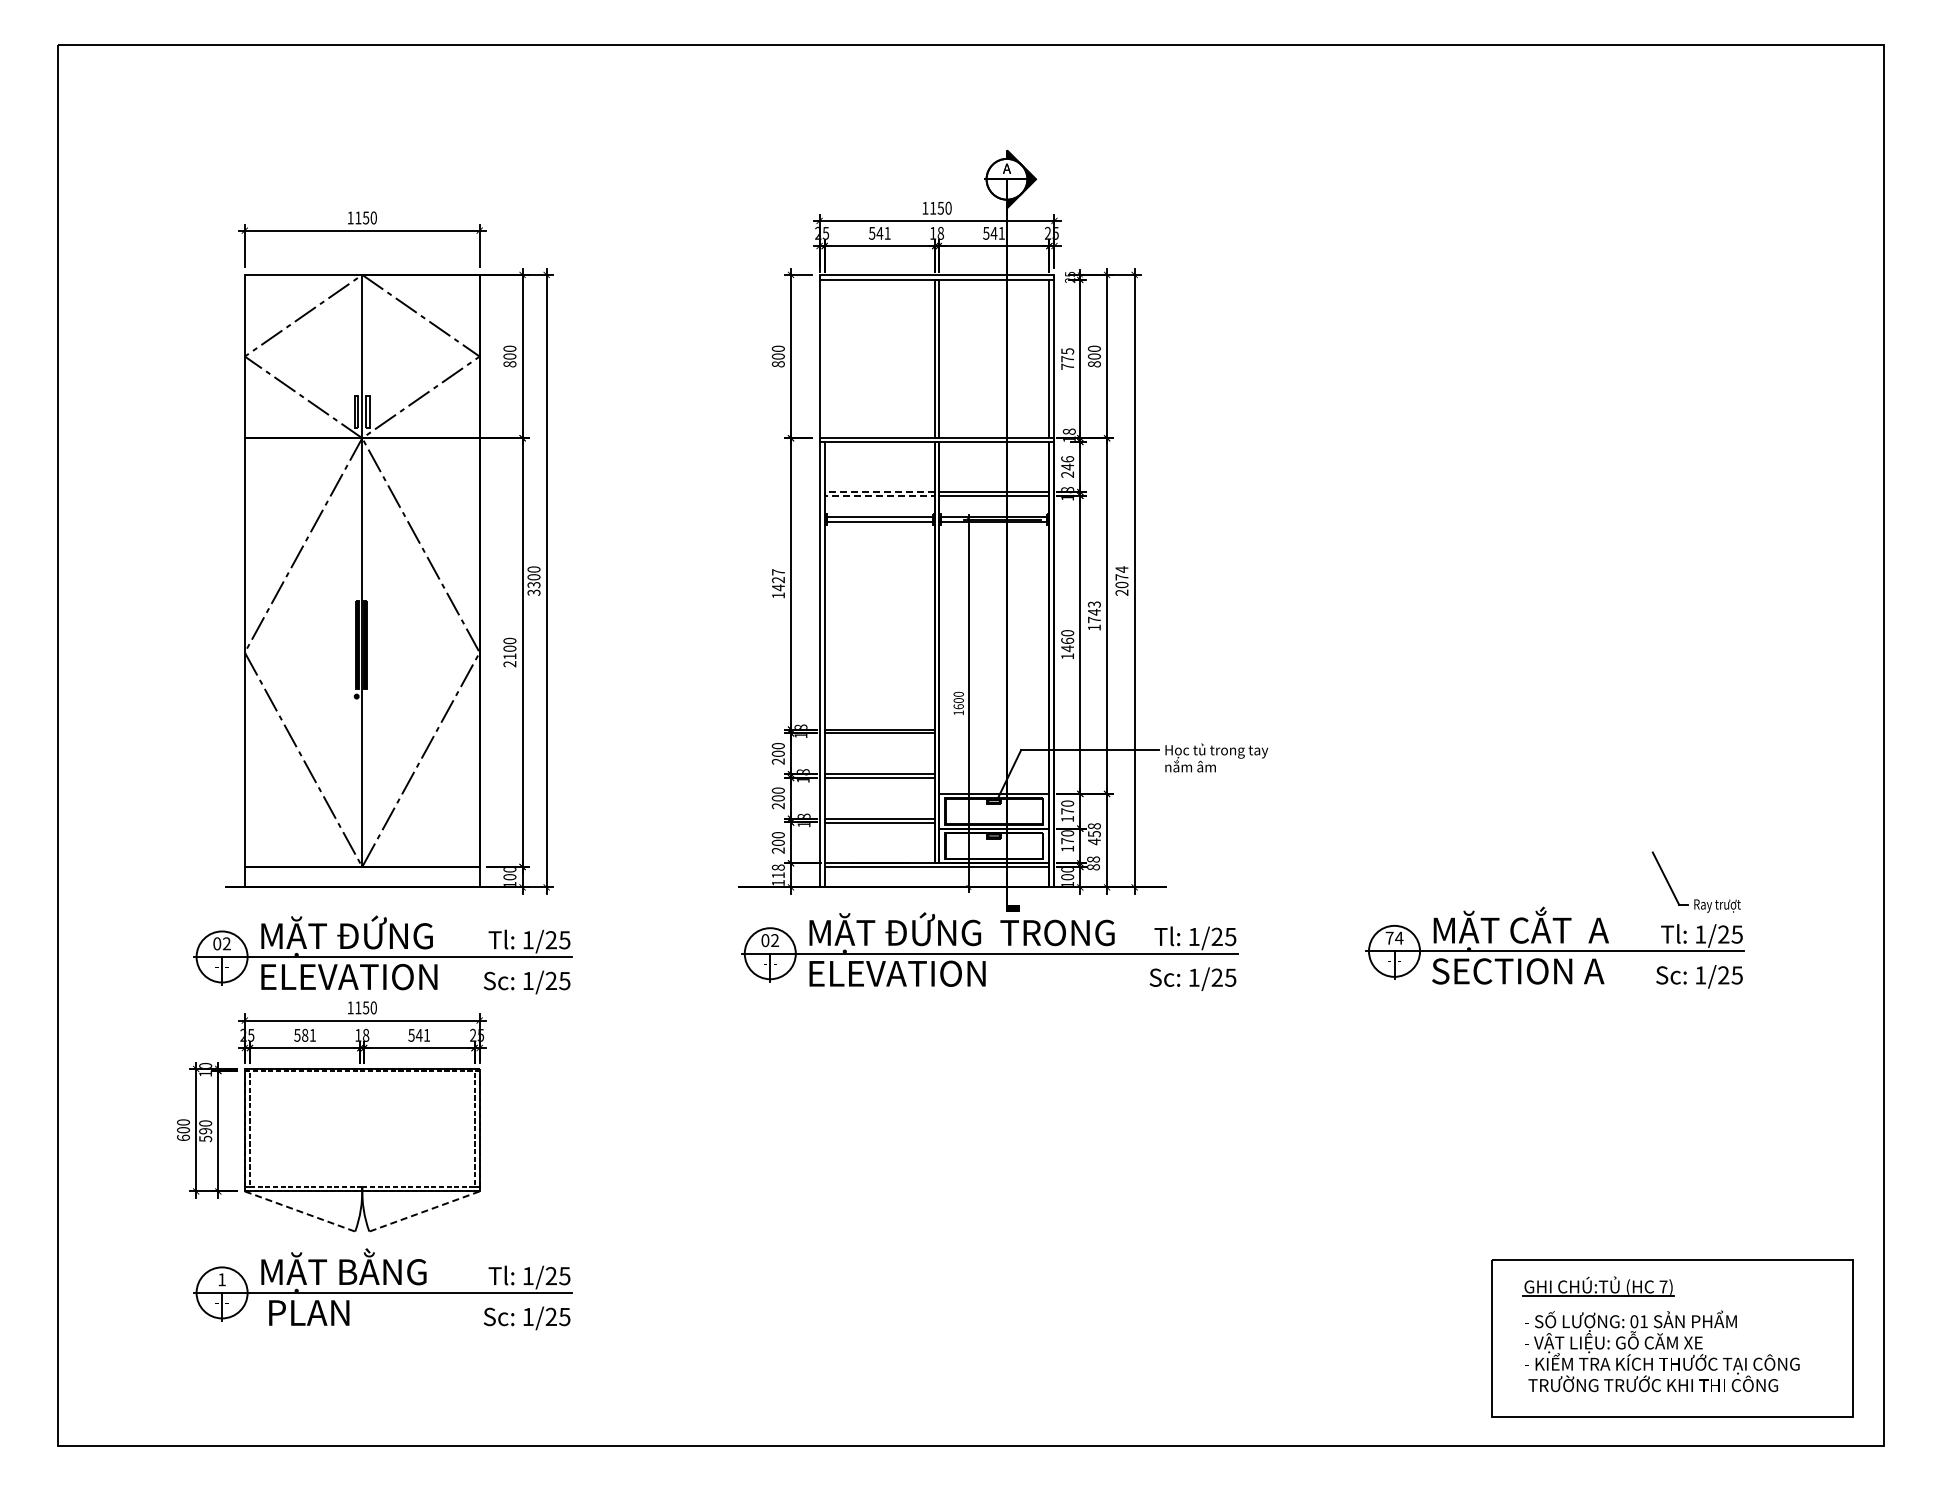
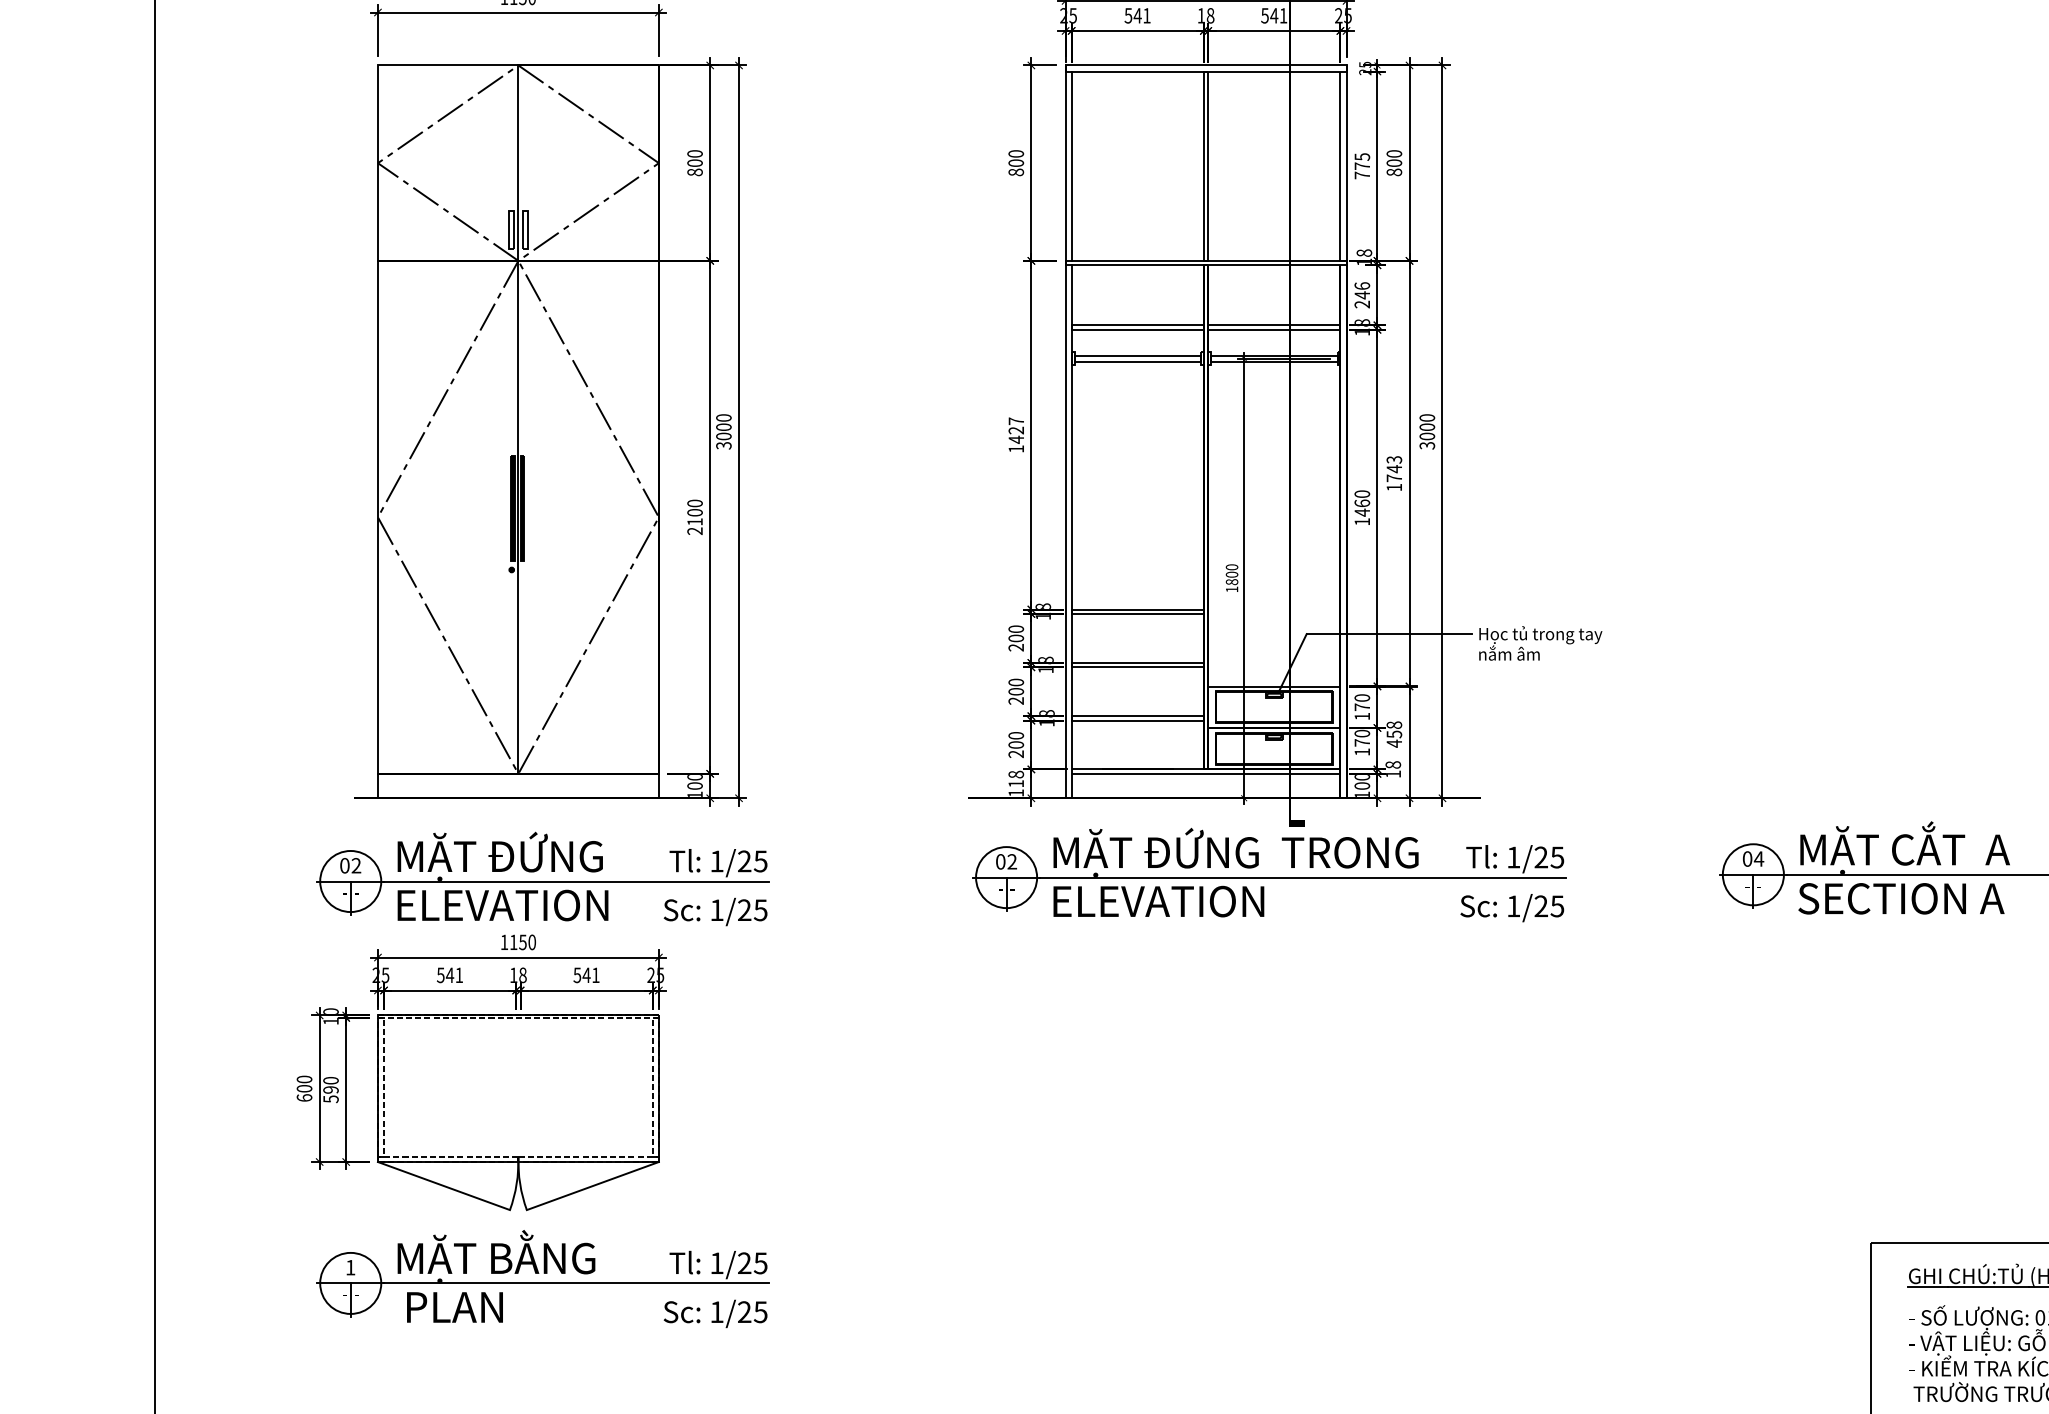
line: (824, 359) -> (1071, 166), added
line: (824, 493) -> (1071, 326), dashed -> solid
text: (1121, 580) -> (1426, 431), 2074 -> 3000
text: (533, 584) -> (723, 435), 3300 -> 3000
text: (958, 706) -> (1231, 581), 1600 -> 1800
text: (1093, 867) -> (1393, 774), 88 -> 18
text: (1389, 937) -> (1747, 858), 74 -> 04
text: (304, 1034) -> (449, 974), 581 -> 541
line: (300, 1211) -> (444, 1186), dashed -> solid
line: (424, 1211) -> (592, 1186), dashed -> solid

